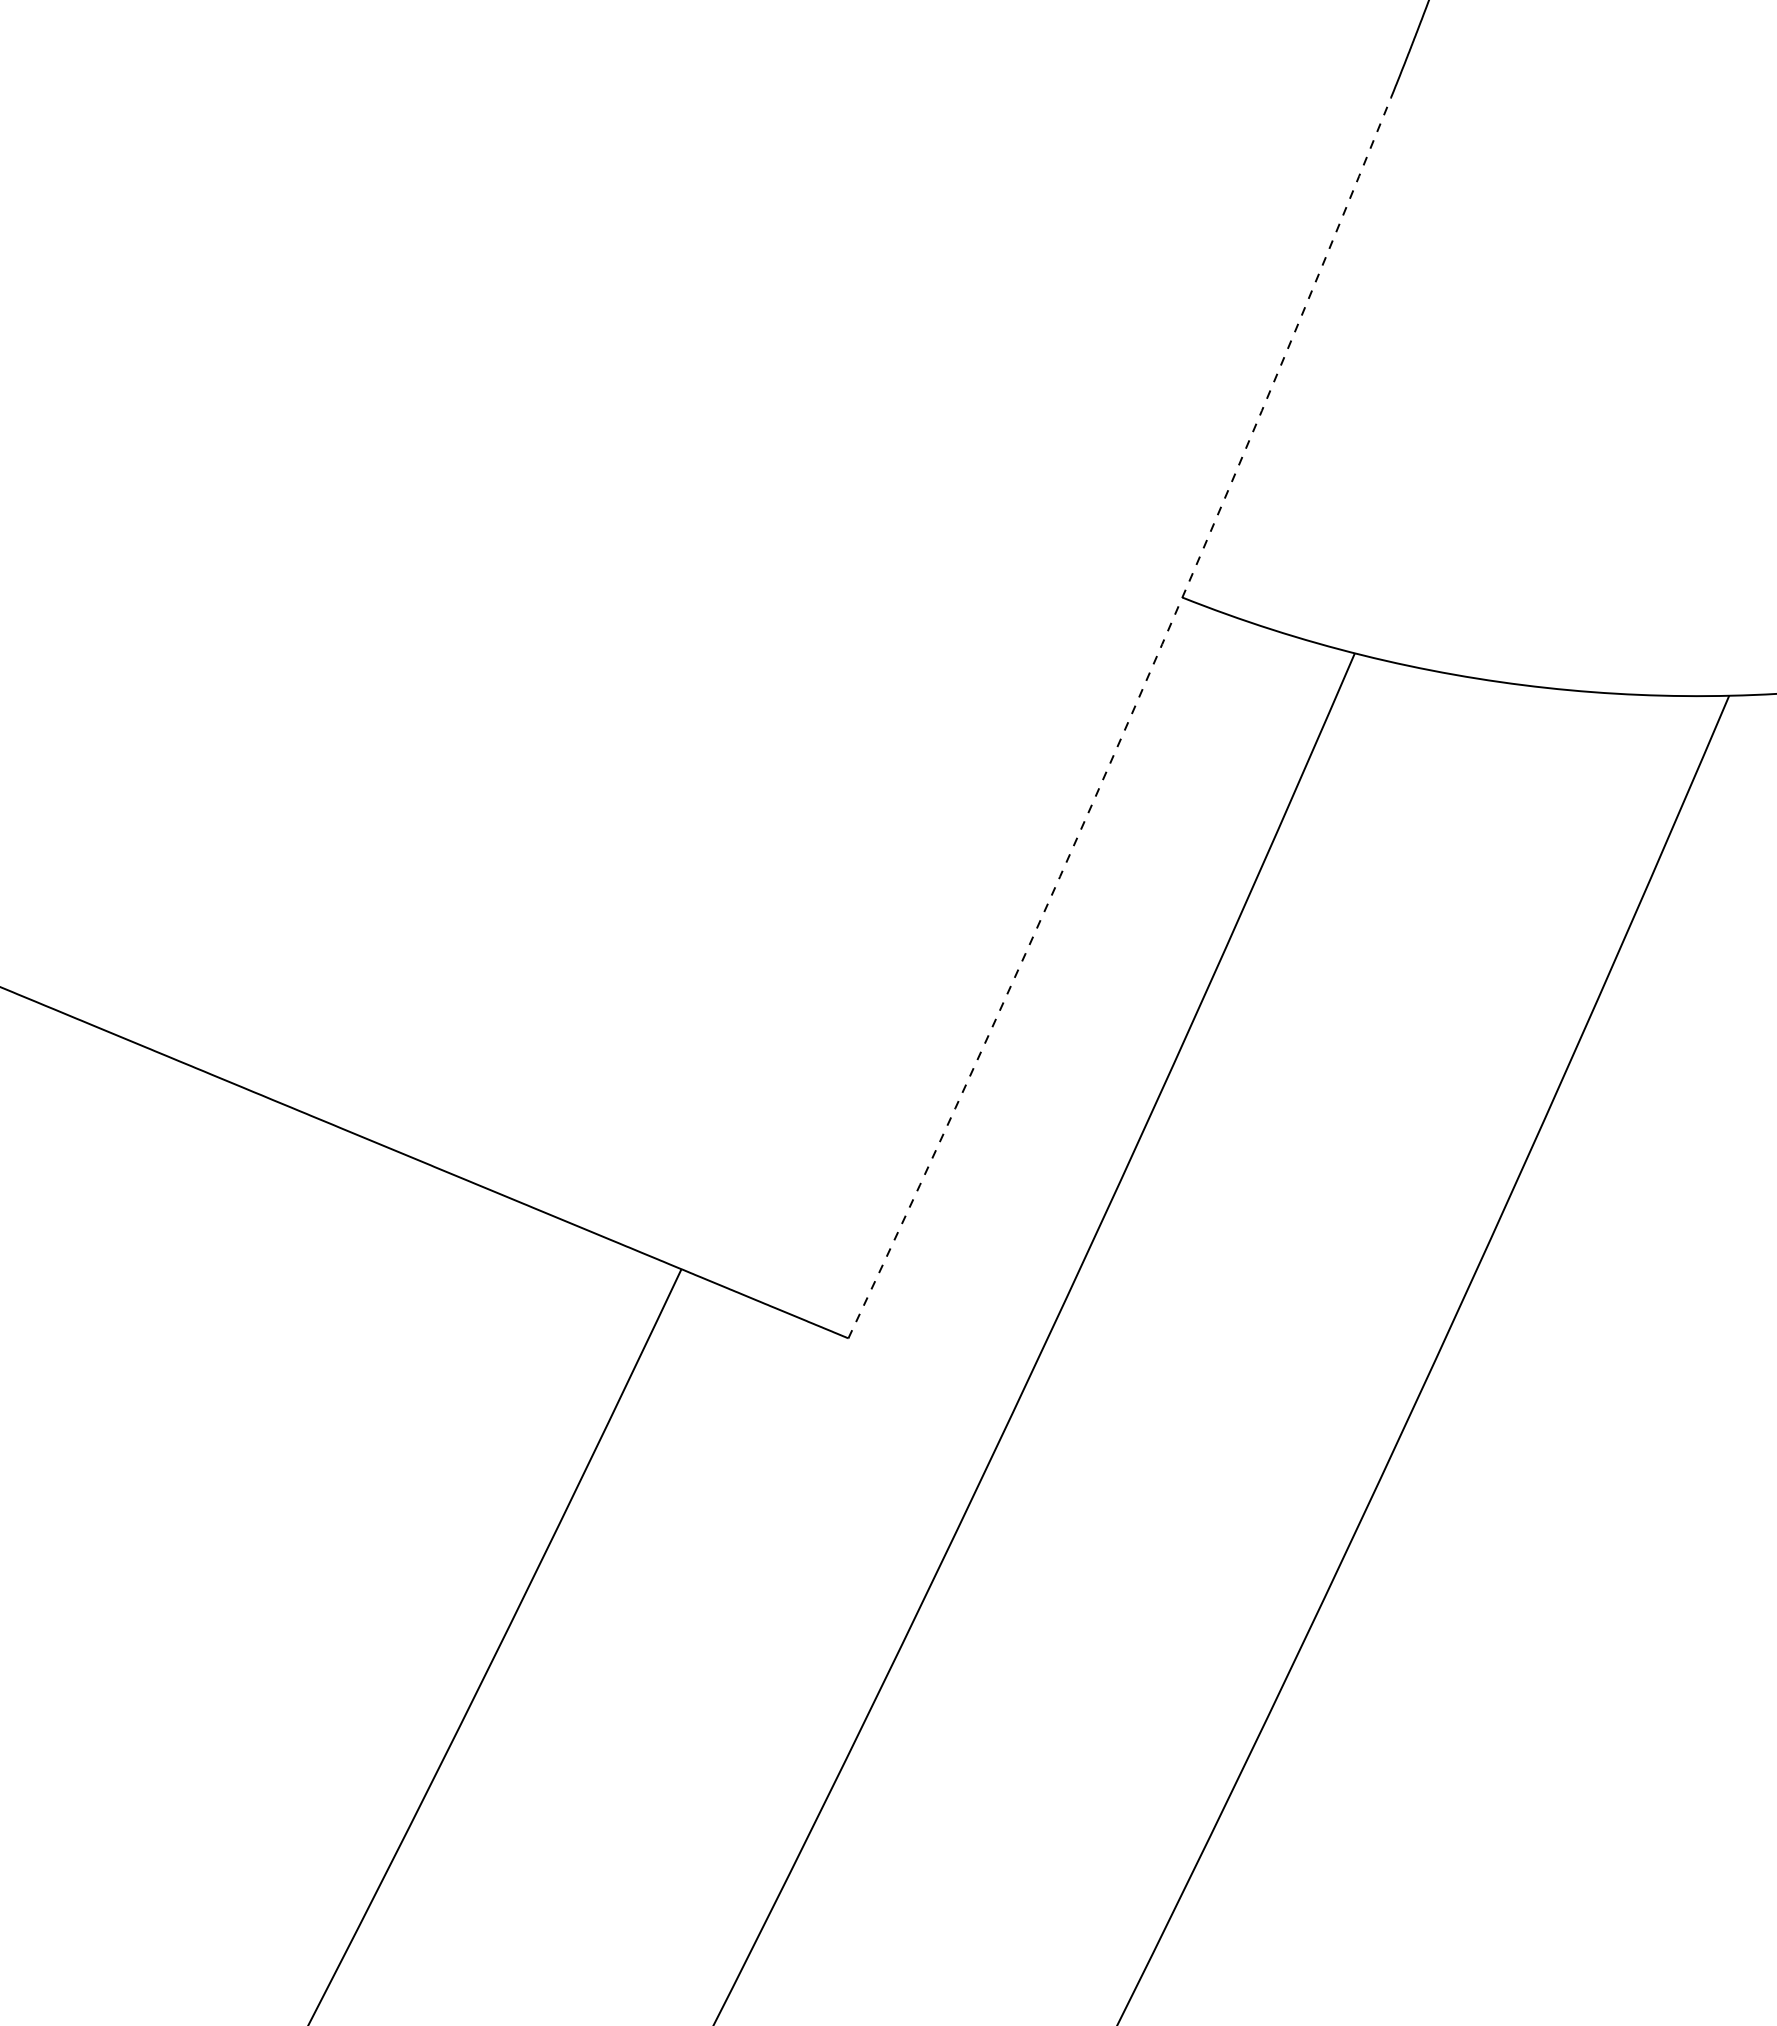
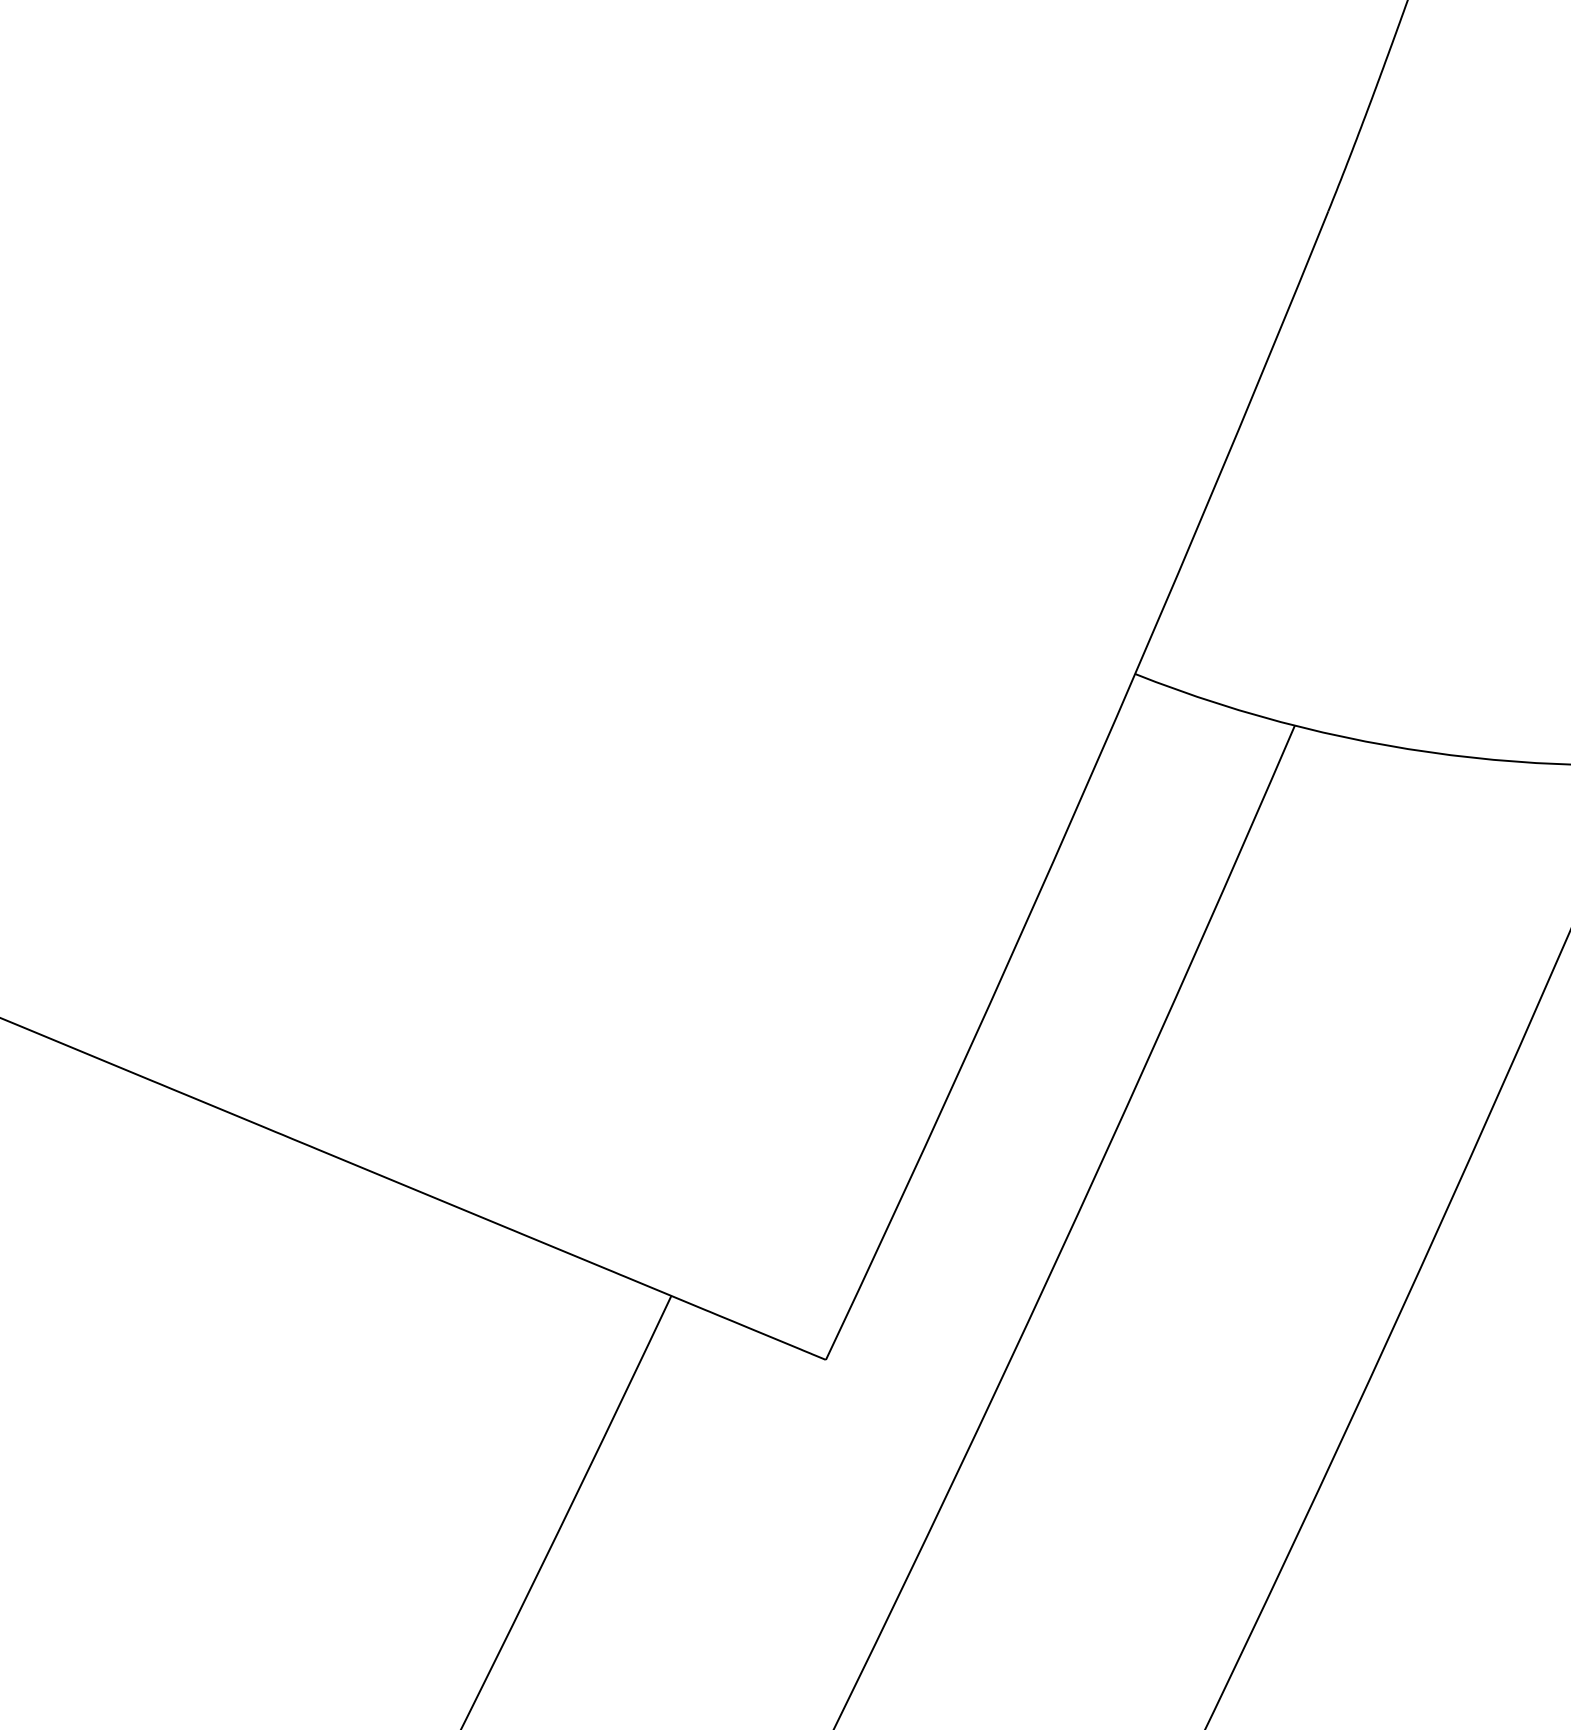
arc: (1128, 721) -> (1085, 788), dashed -> solid

